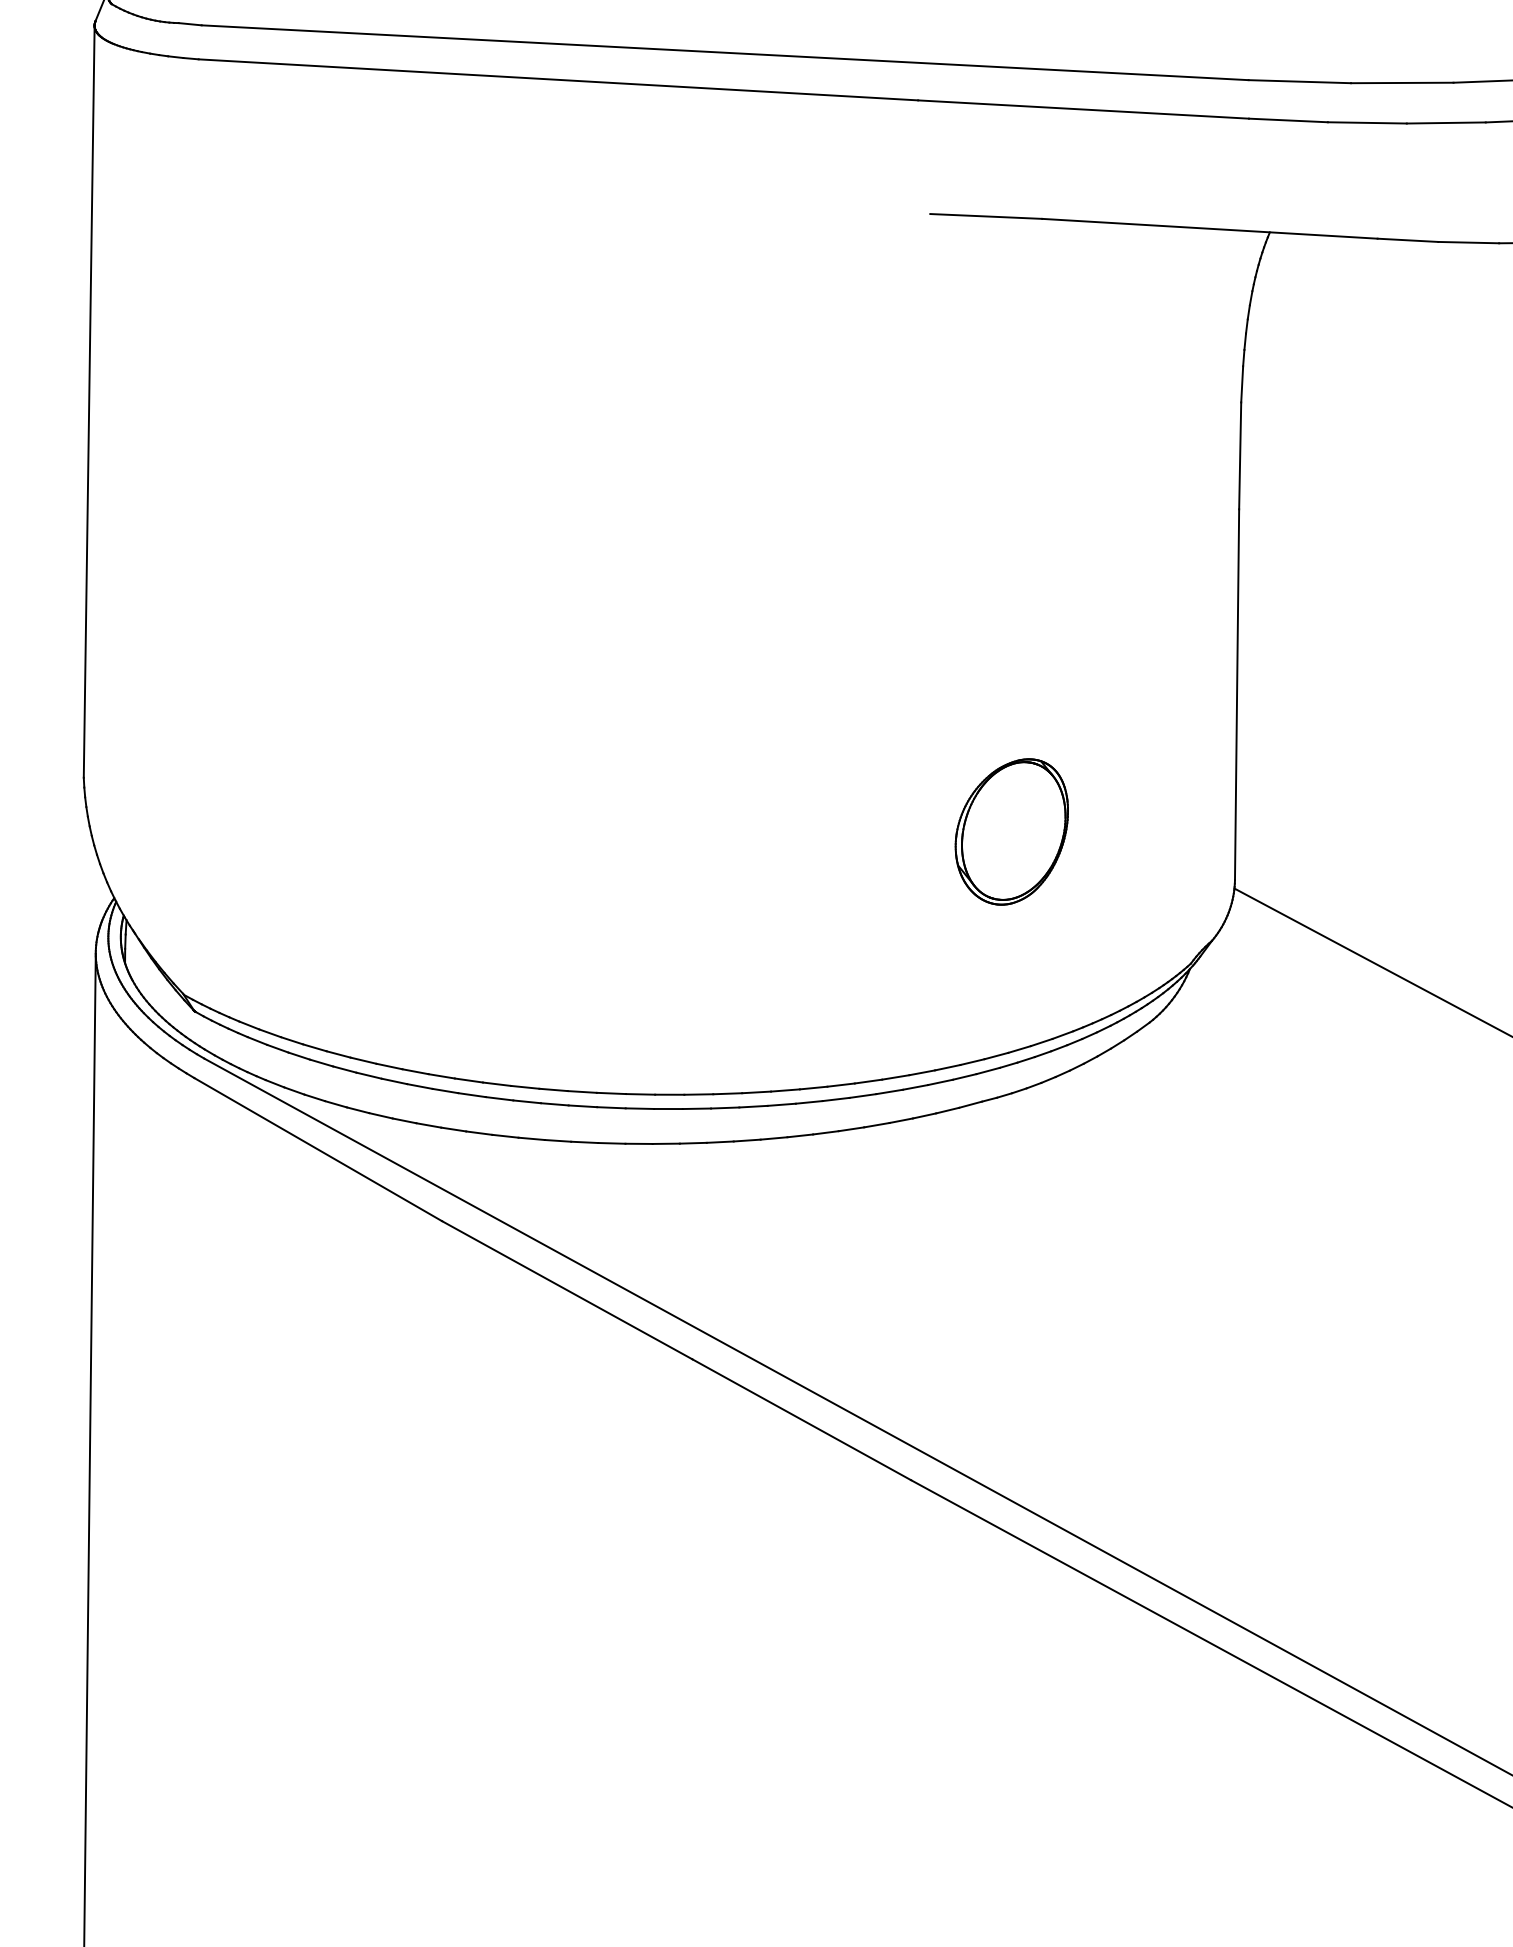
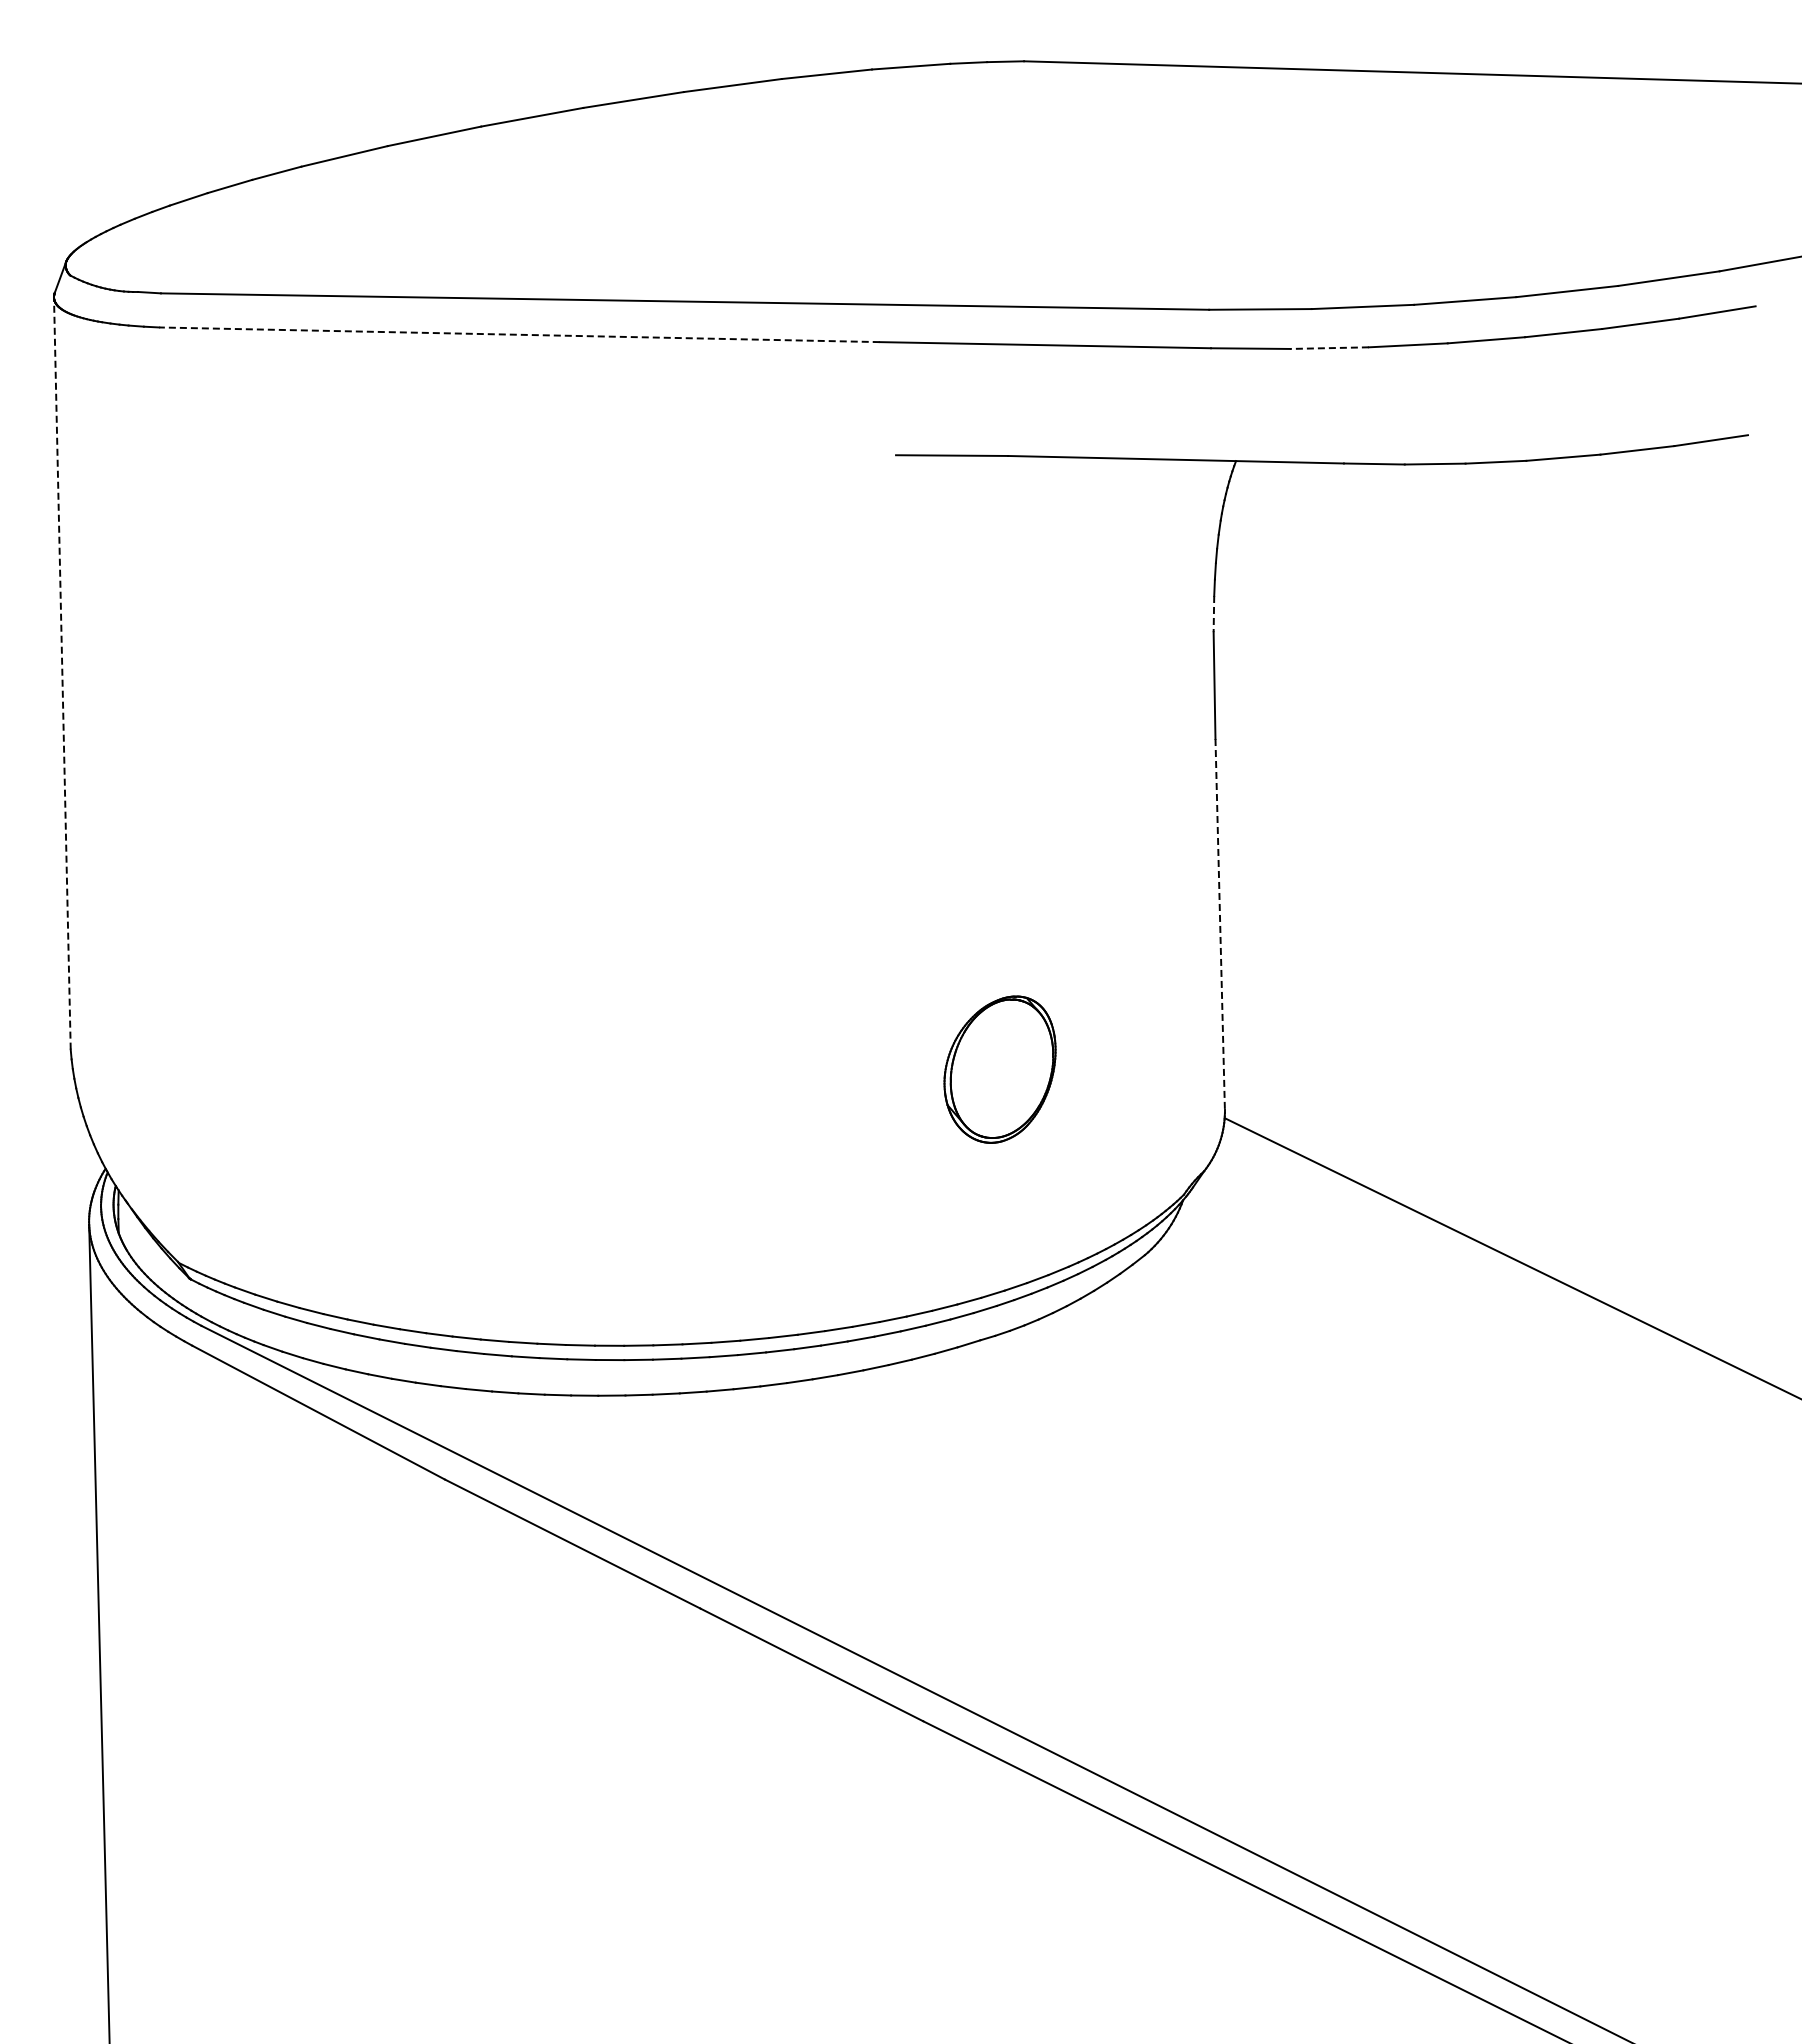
line: (557, 79) -> (518, 334), solid -> dashed
line: (1366, 123) -> (1328, 348), solid -> dashed
line: (1241, 384) -> (1213, 614), solid -> dashed
line: (89, 401) -> (62, 673), solid -> dashed
line: (1237, 694) -> (1220, 924), solid -> dashed

